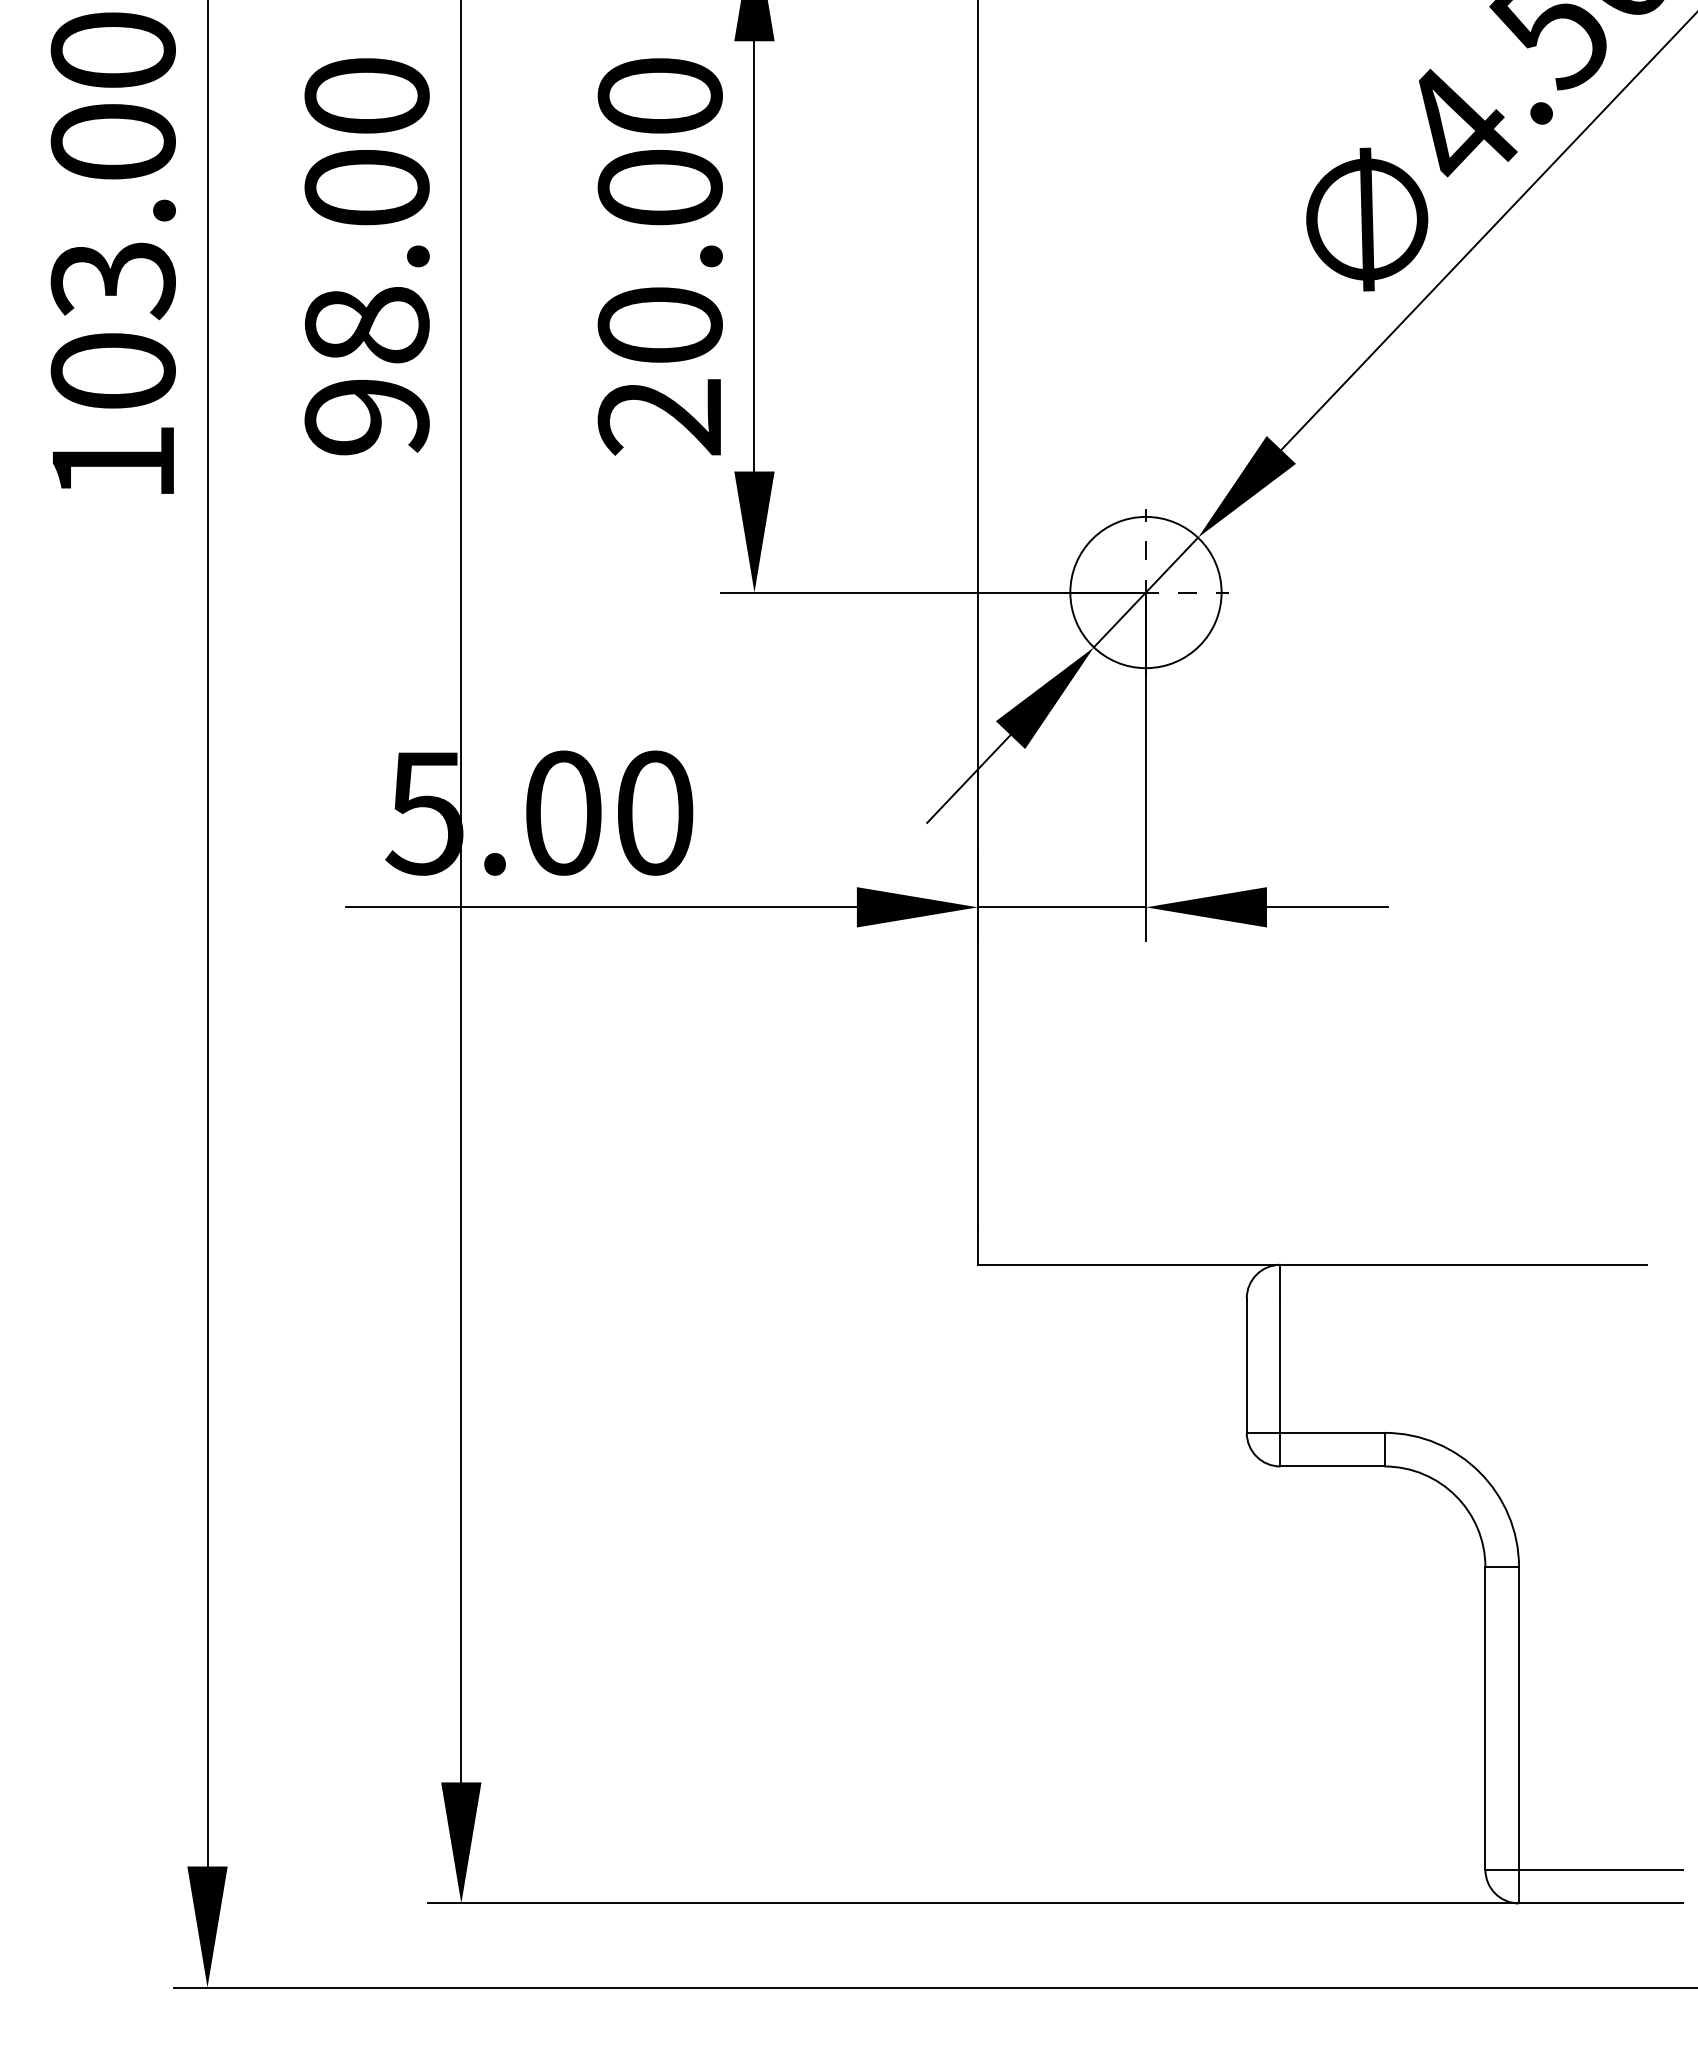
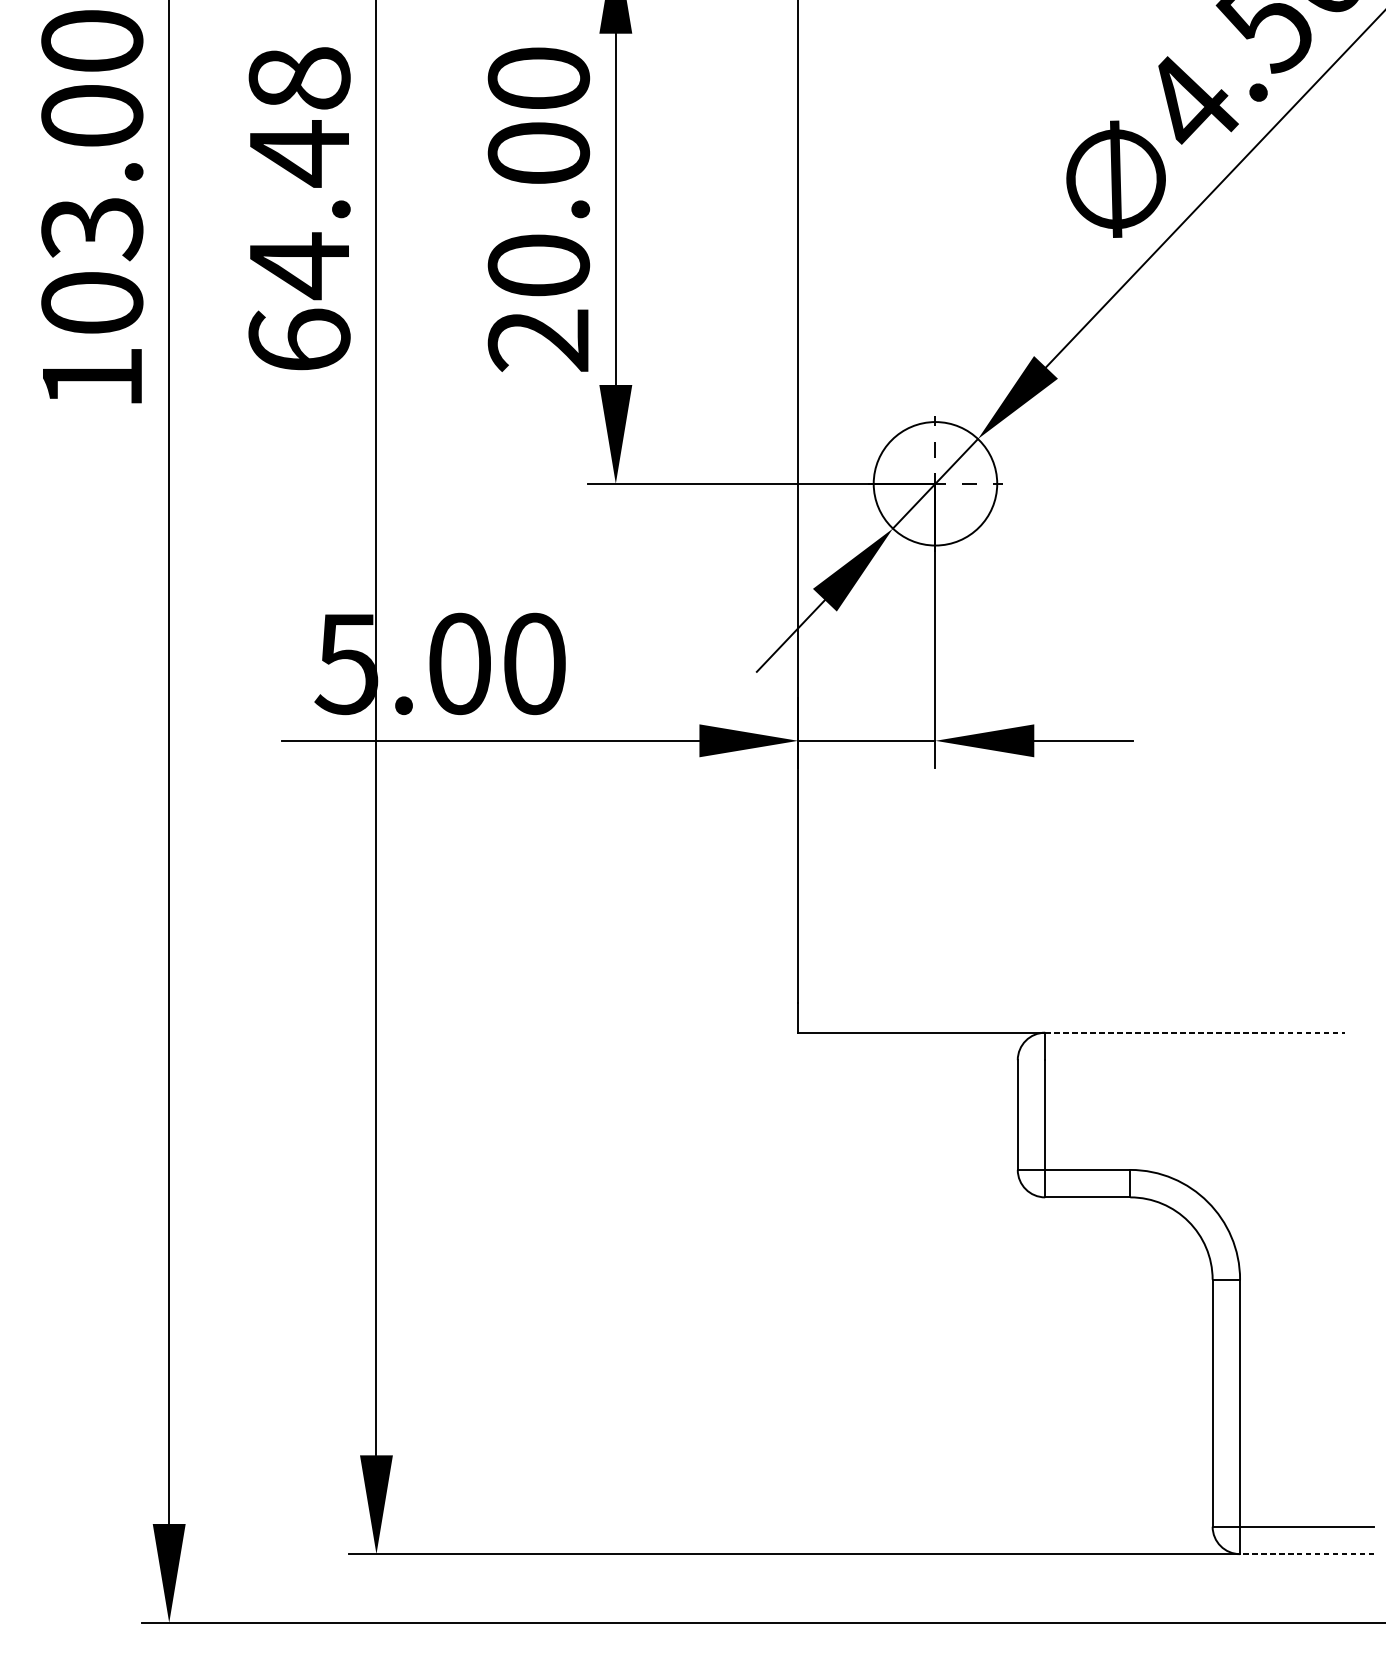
text: (366, 256) -> (299, 209), 98.00 -> 64.48
line: (1464, 1264) -> (1195, 1032), solid -> dashed
line: (1600, 1903) -> (1306, 1554), solid -> dashed

